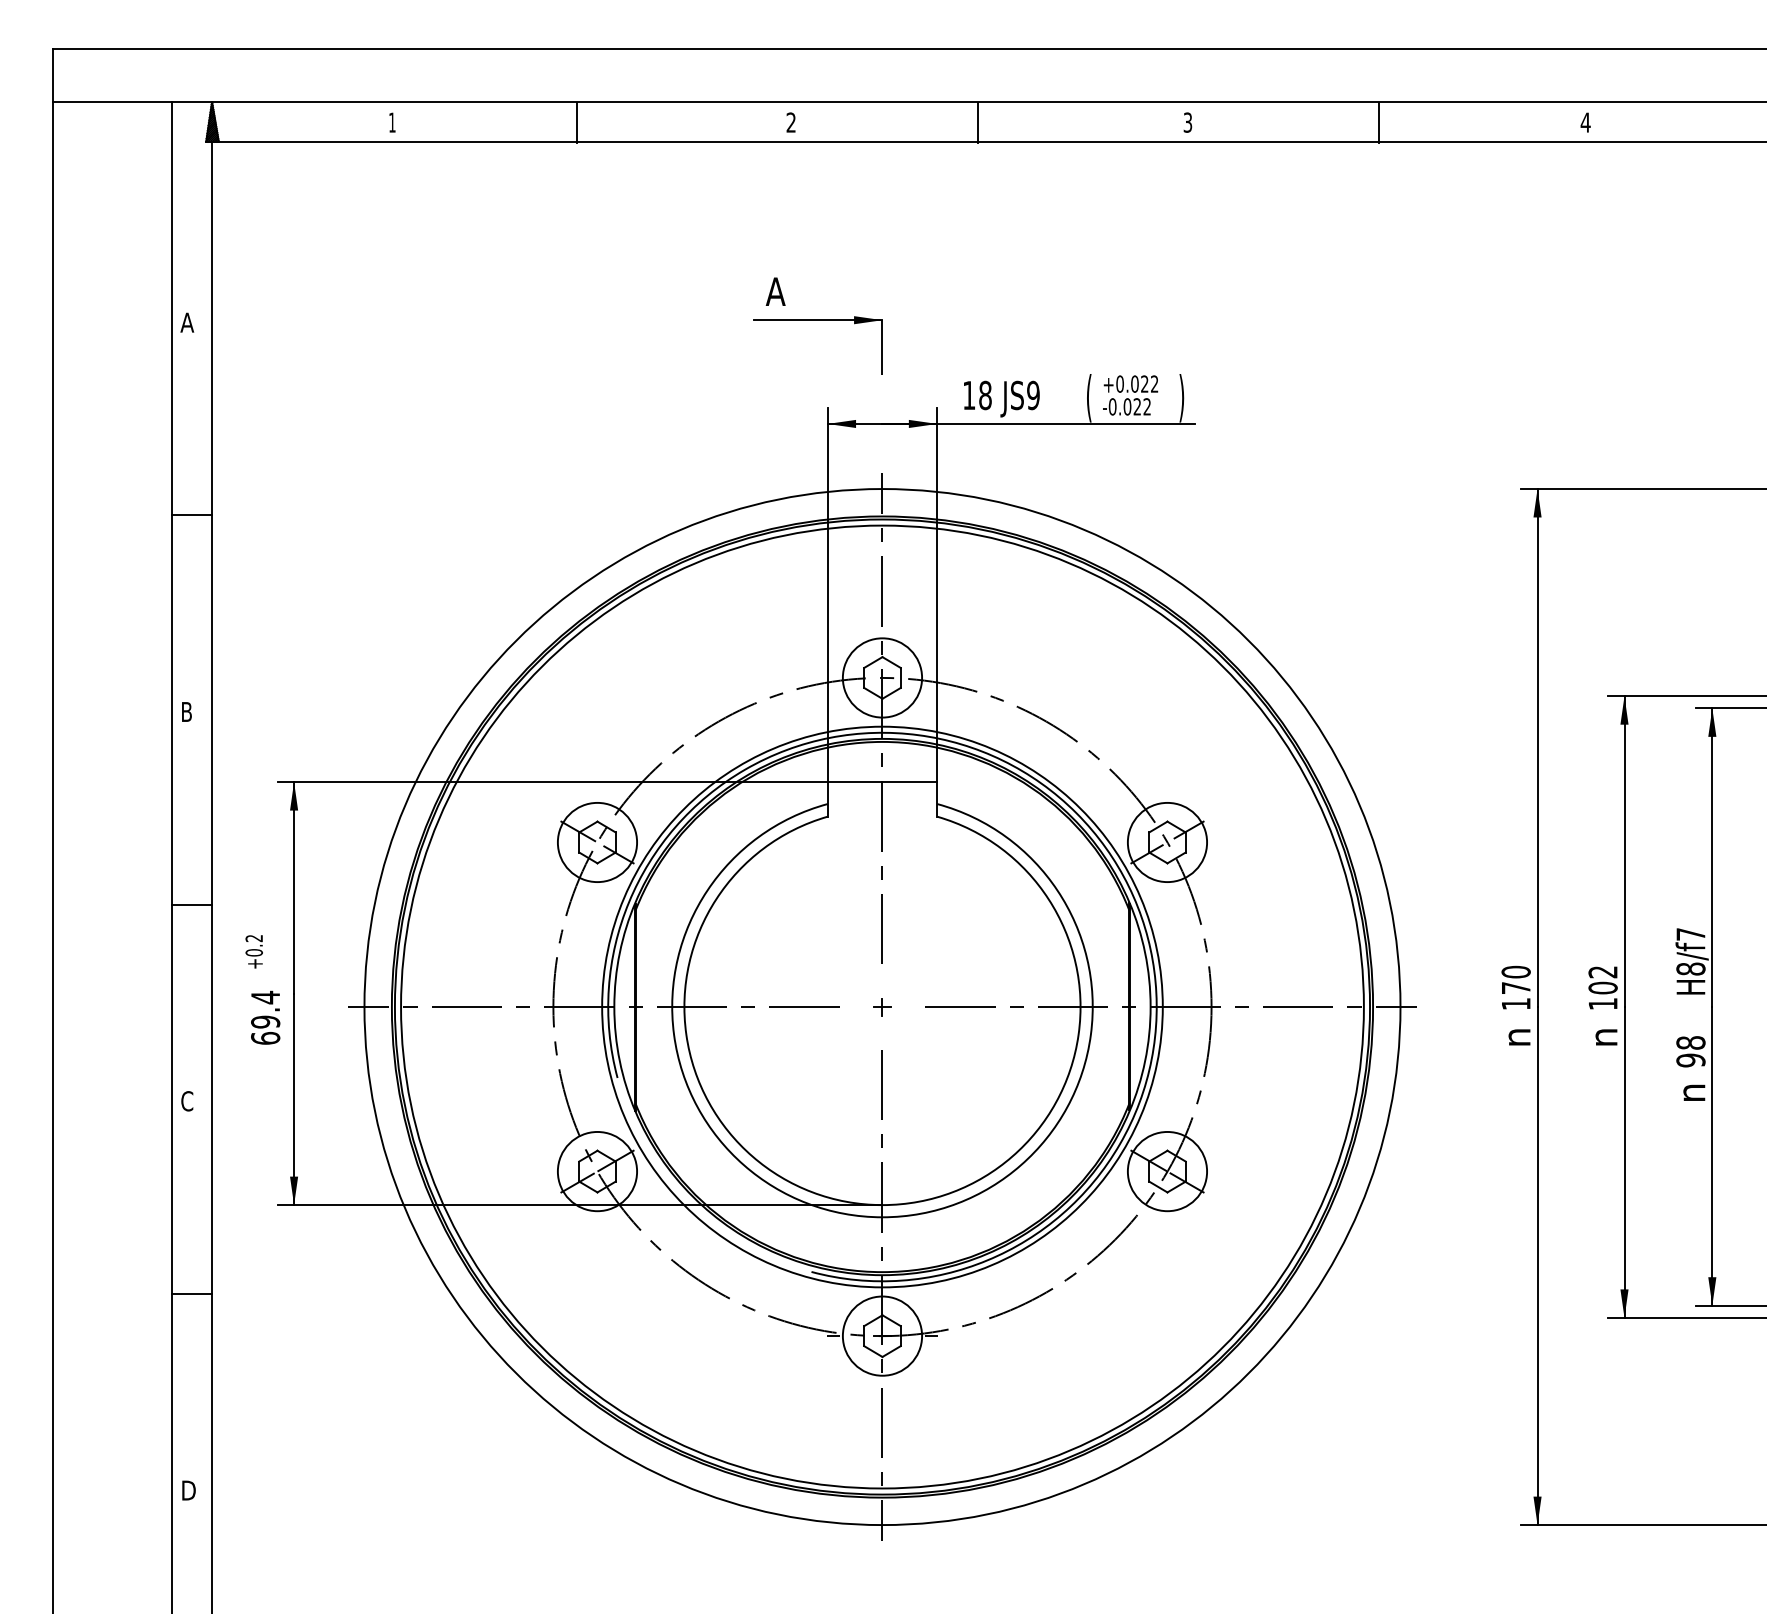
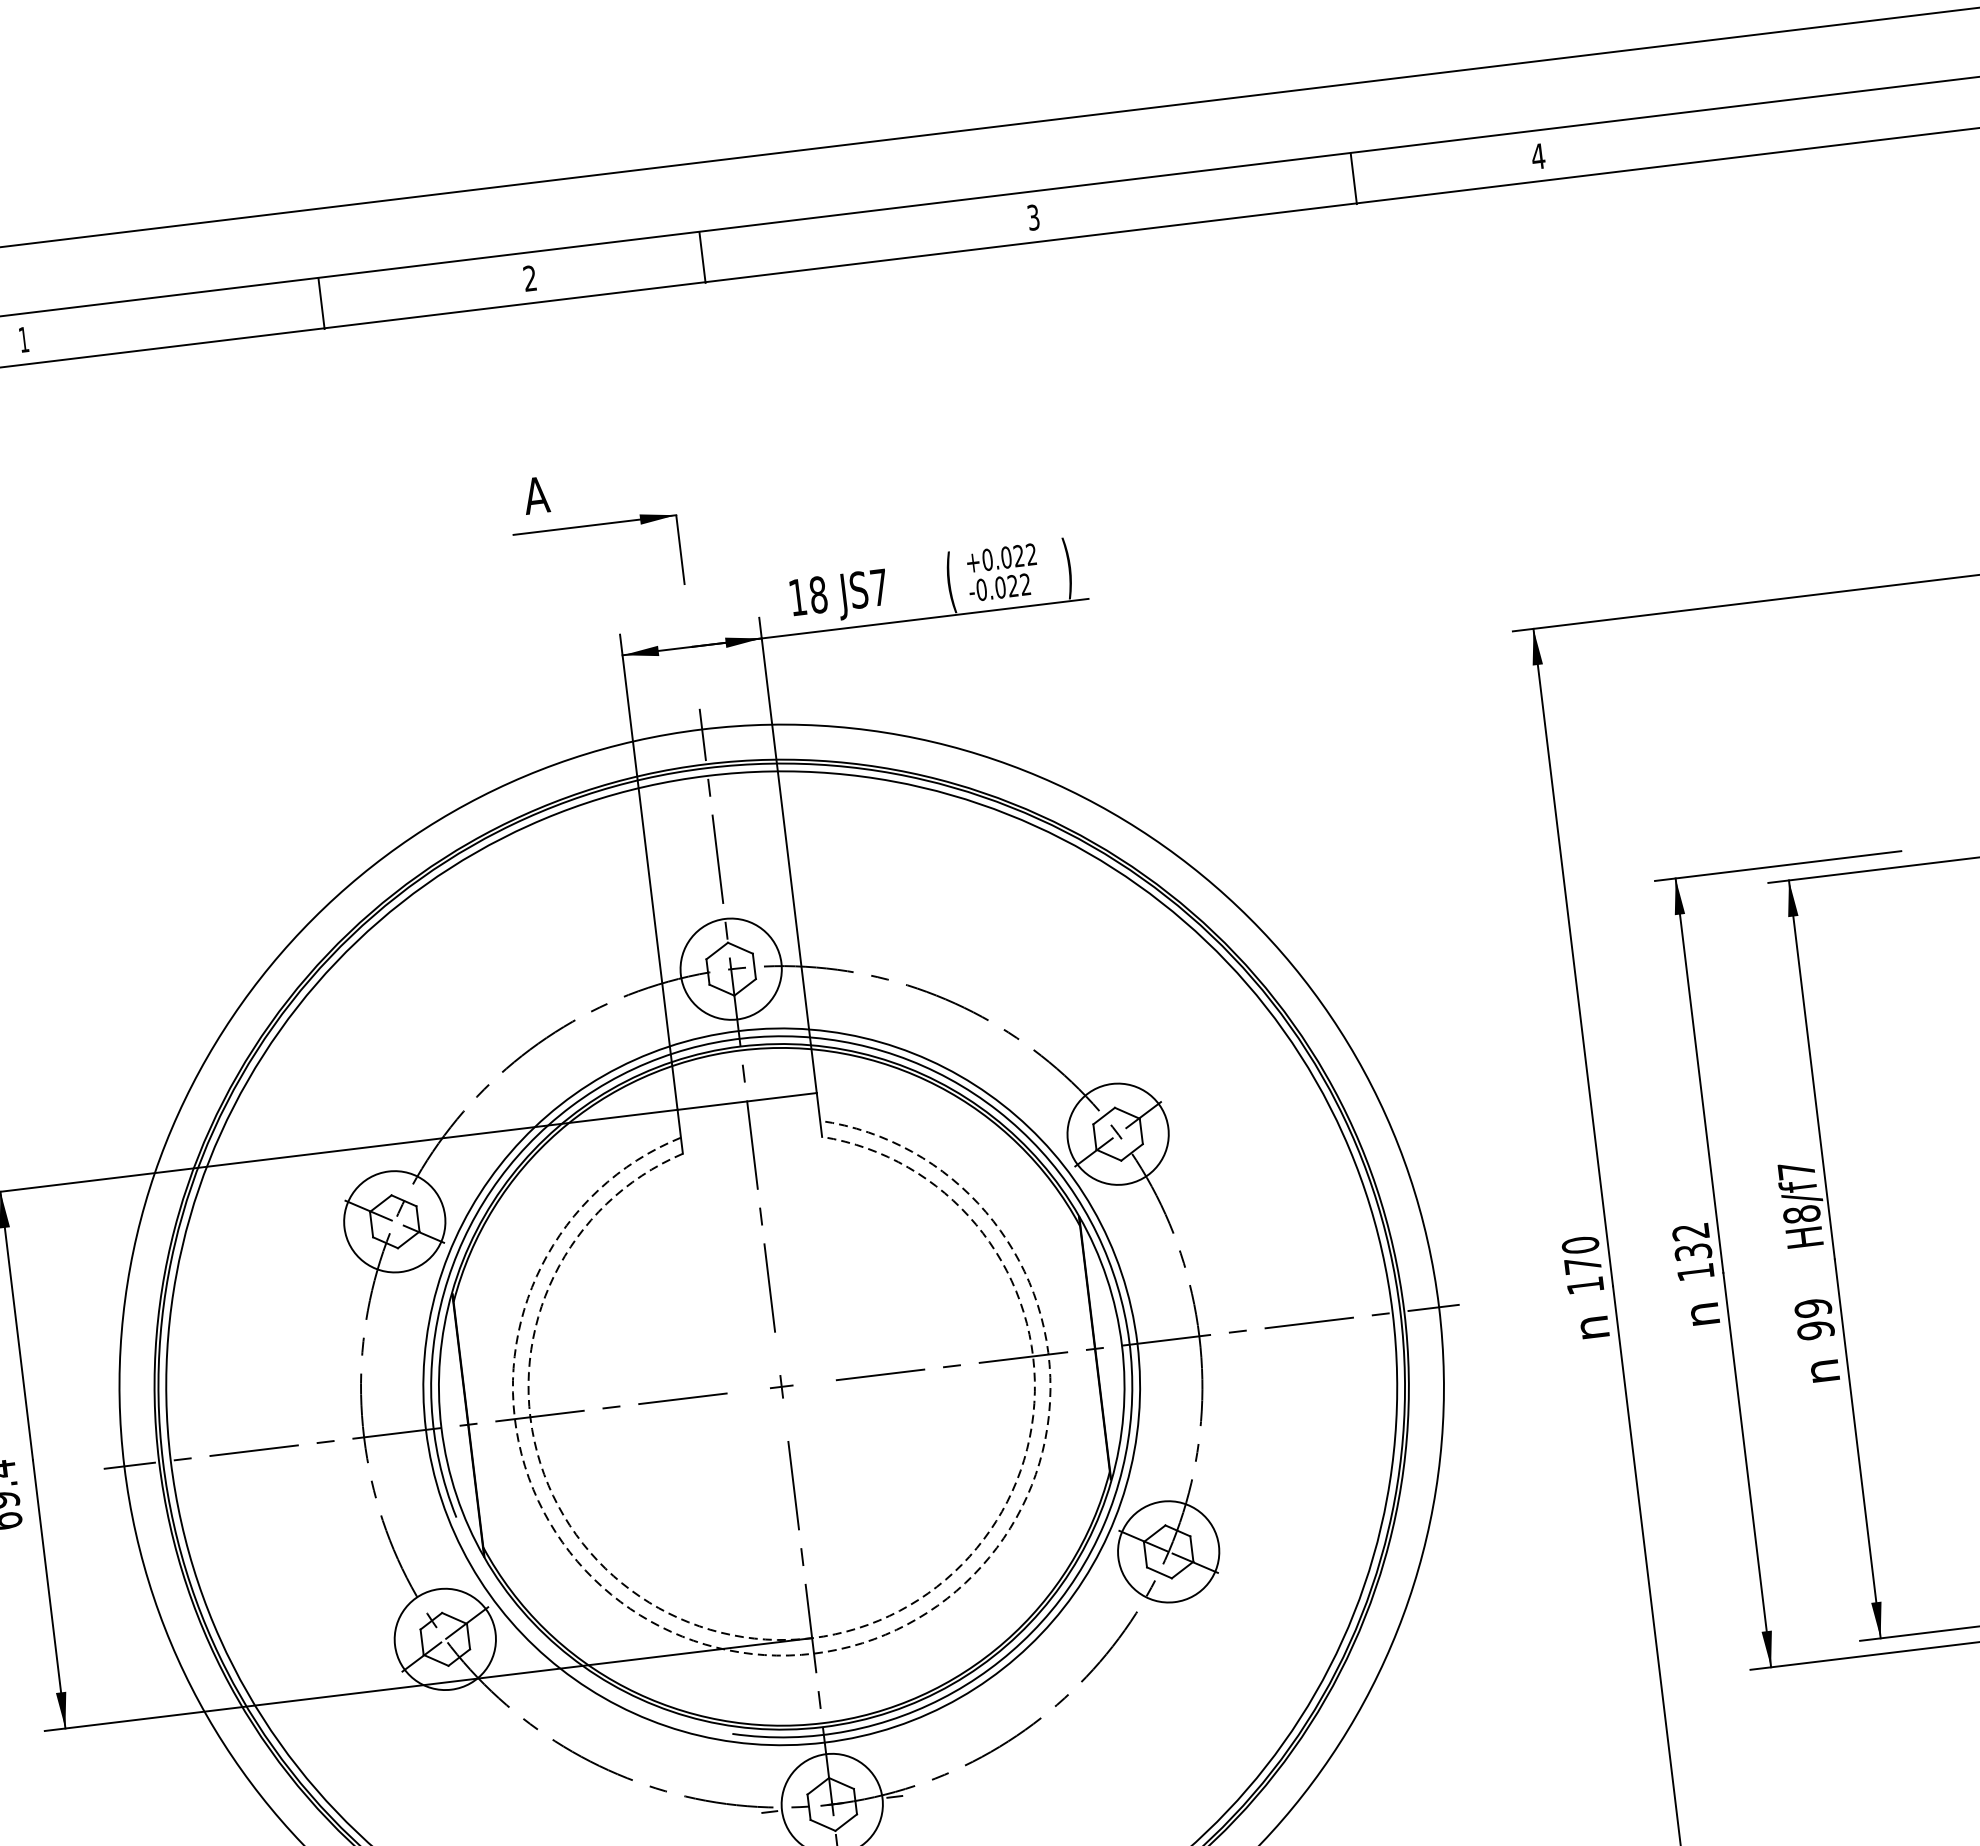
line: (576, 122) -> (321, 303), moved
line: (978, 122) -> (703, 257), moved
line: (1379, 122) -> (1354, 178), moved
text: (1033, 395) -> (879, 587), JS9 -> JS7
text: (1602, 987) -> (1692, 1251), 102 -> 132
text: (1690, 1042) -> (1812, 1307), 98 -> 99
arc: (882, 1205) -> (812, 1638), solid -> dashed
arc: (882, 1217) -> (814, 1653), solid -> dashed

